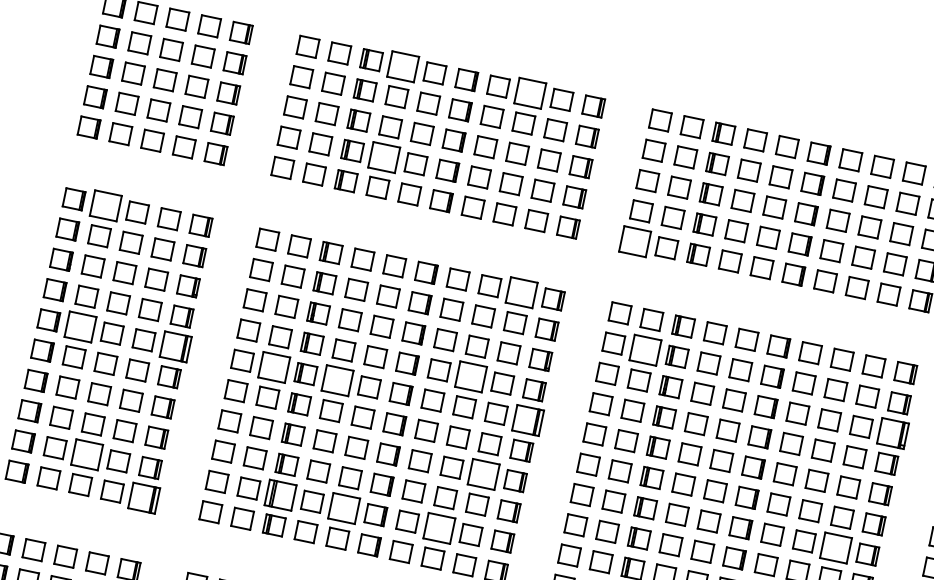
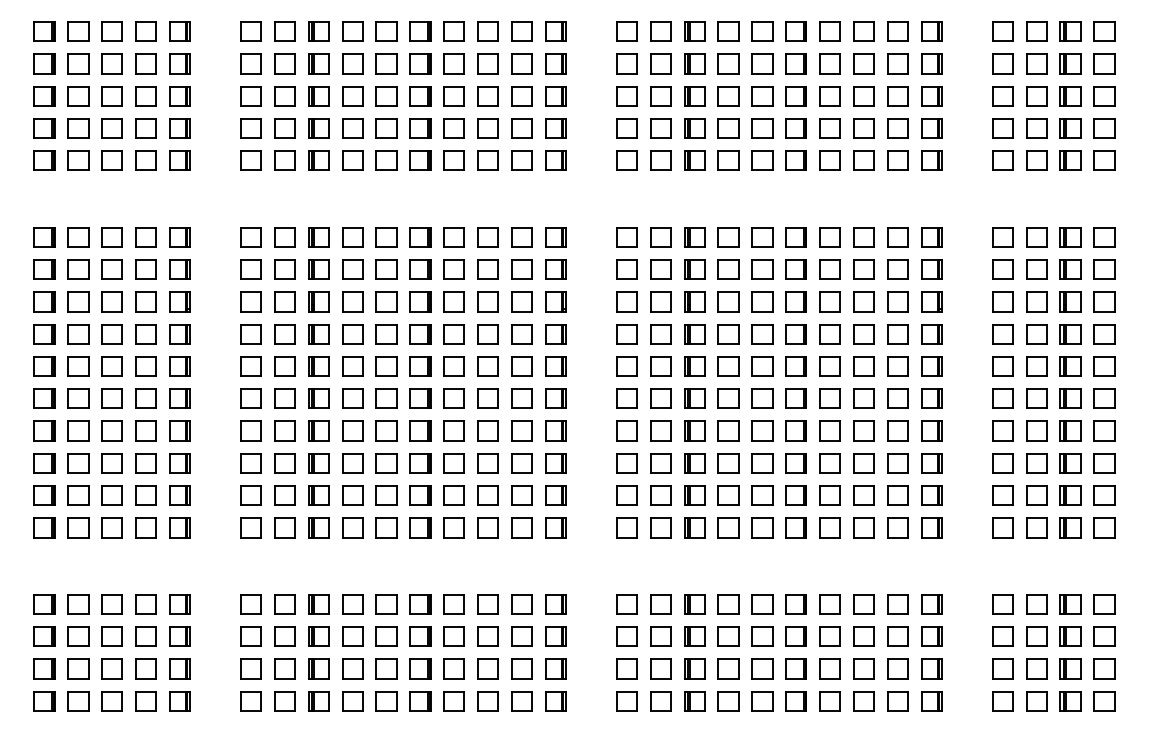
part: (403, 66) -> (352, 31), size x0.71
part: (529, 93) -> (487, 31), size x0.71
part: (384, 157) -> (352, 128), size x0.71
part: (105, 206) -> (78, 237), size x0.71
part: (634, 241) -> (626, 160), size x0.71
part: (521, 292) -> (521, 237), size x0.71
part: (80, 327) -> (78, 366), size x0.71
part: (175, 346) -> (179, 366), size x0.71
part: (645, 350) -> (660, 269), size x0.71
part: (273, 367) -> (284, 366), size x0.71
part: (470, 377) -> (487, 334), size x0.71
part: (337, 380) -> (352, 366), size x0.71
part: (527, 420) -> (555, 366), size x0.71
part: (893, 433) -> (931, 301), size x0.71
part: (86, 454) -> (111, 495), size x0.71
part: (483, 473) -> (521, 430), size x0.71
part: (280, 494) -> (318, 495), size x0.71
part: (143, 497) -> (179, 527), size x0.71
part: (344, 508) -> (386, 495), size x0.71
part: (438, 528) -> (487, 495), size x0.71
part: (835, 547) -> (897, 430), size x0.71

